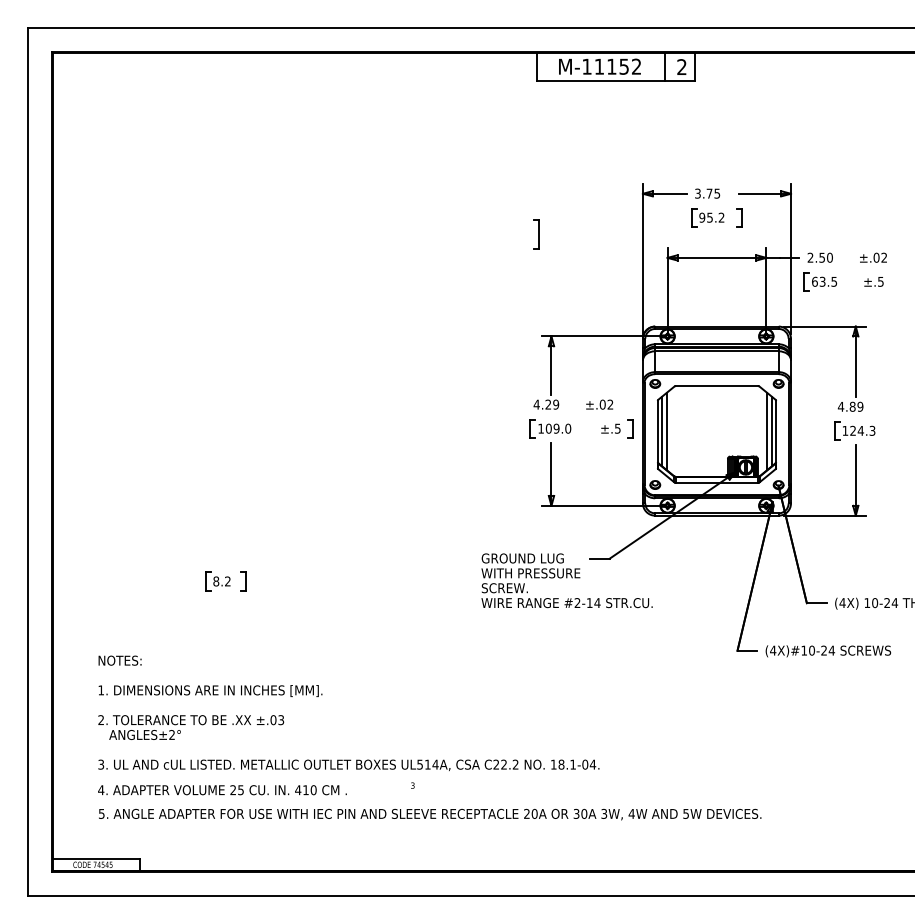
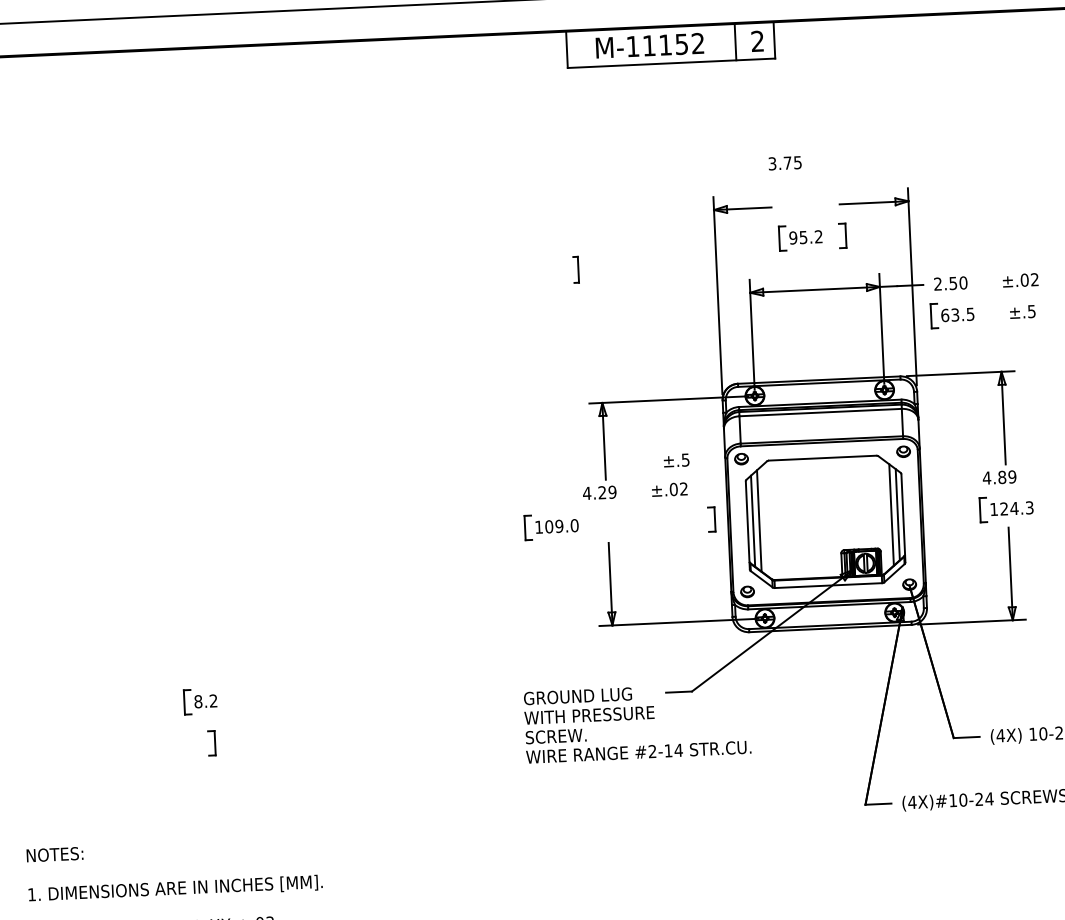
text: (707, 193) -> (784, 163), moved
part: (536, 234) -> (576, 269), size x0.7
part: (550, 428) -> (551, 526), moved
text: (610, 428) -> (676, 460), moved
part: (217, 581) -> (199, 701), moved

